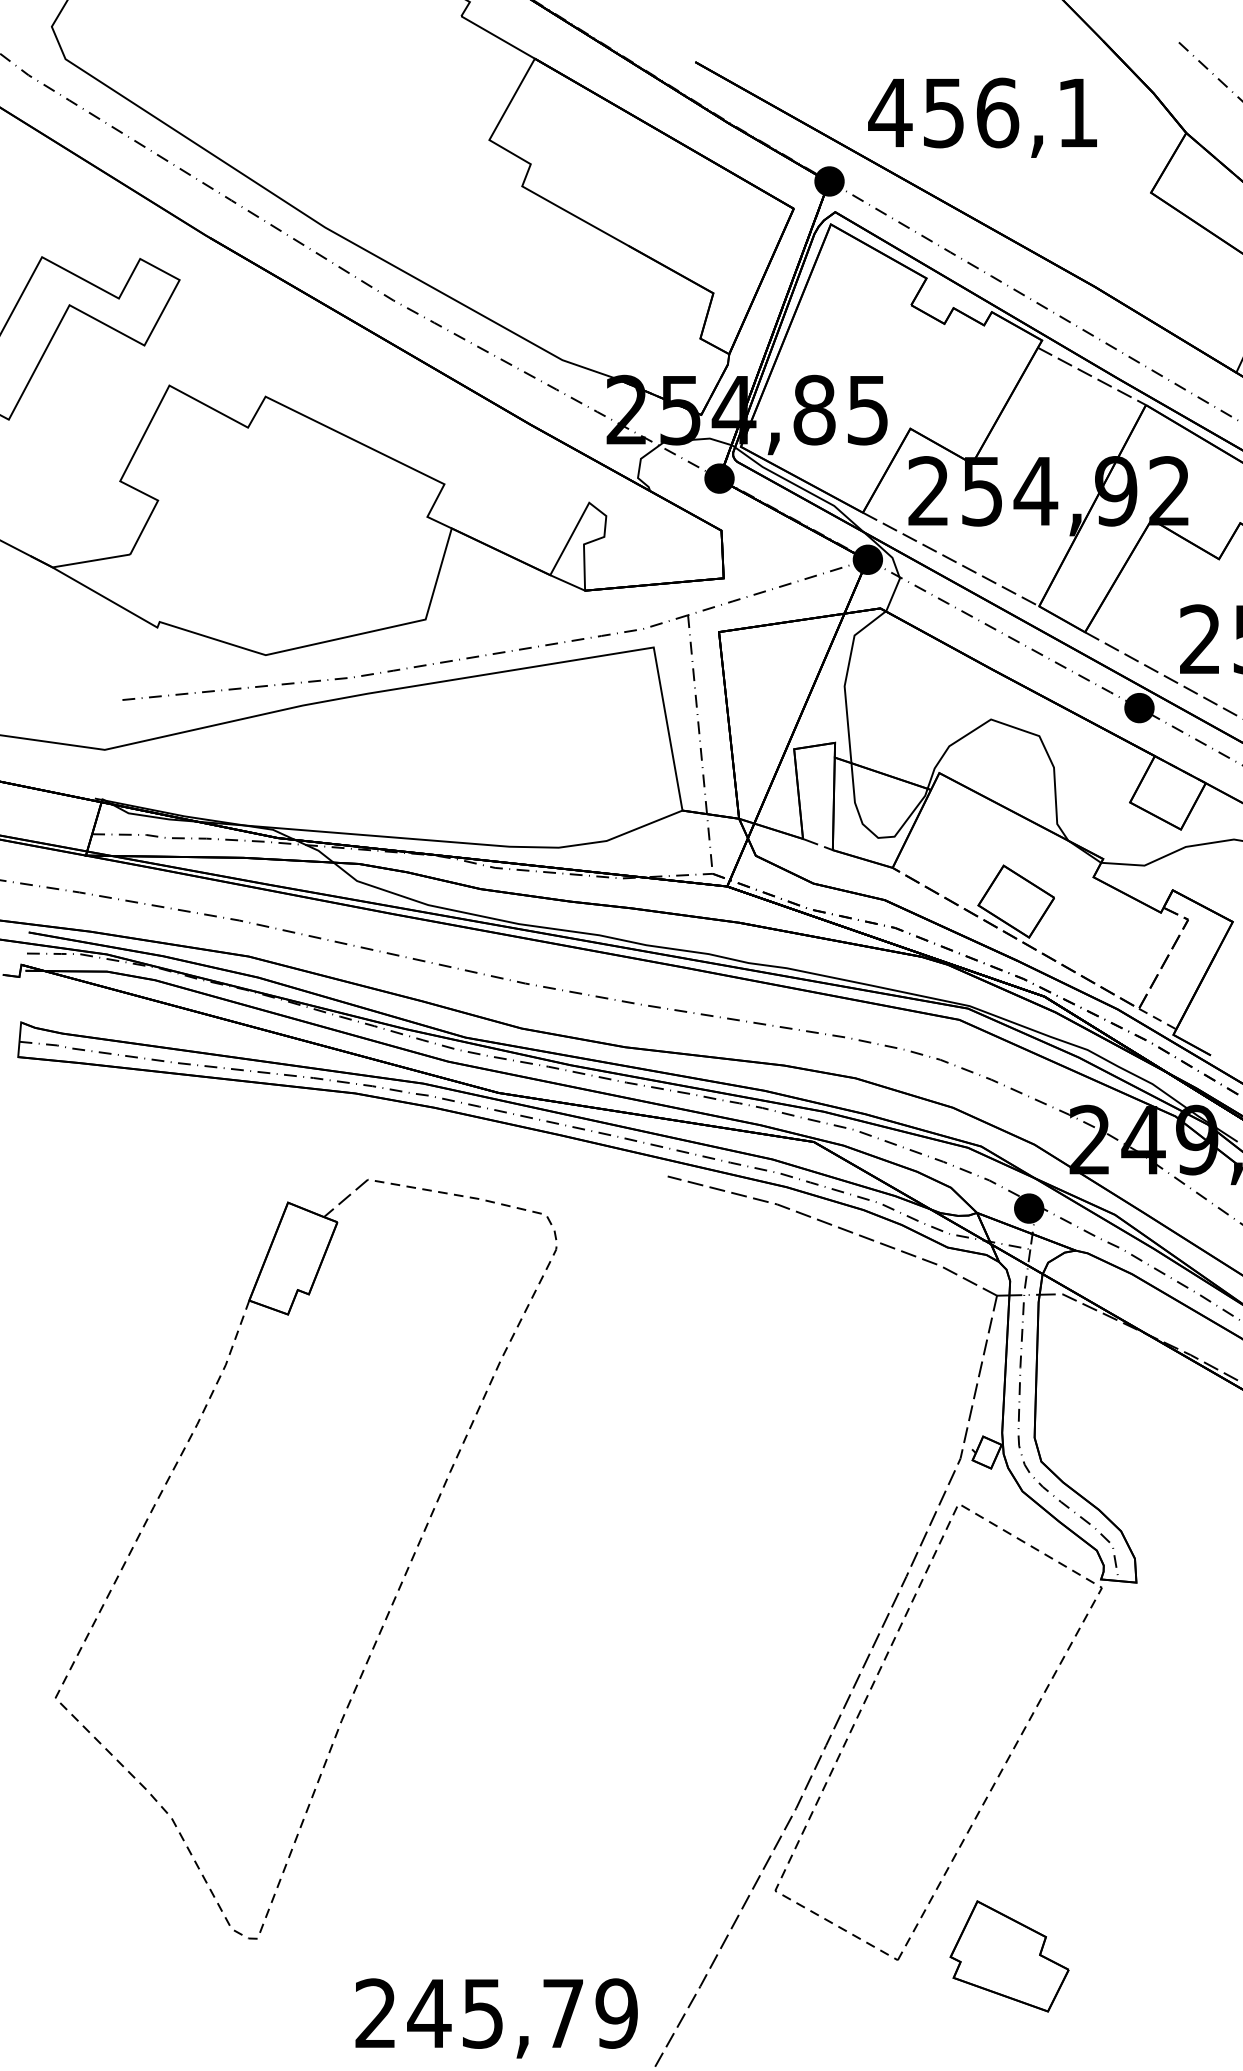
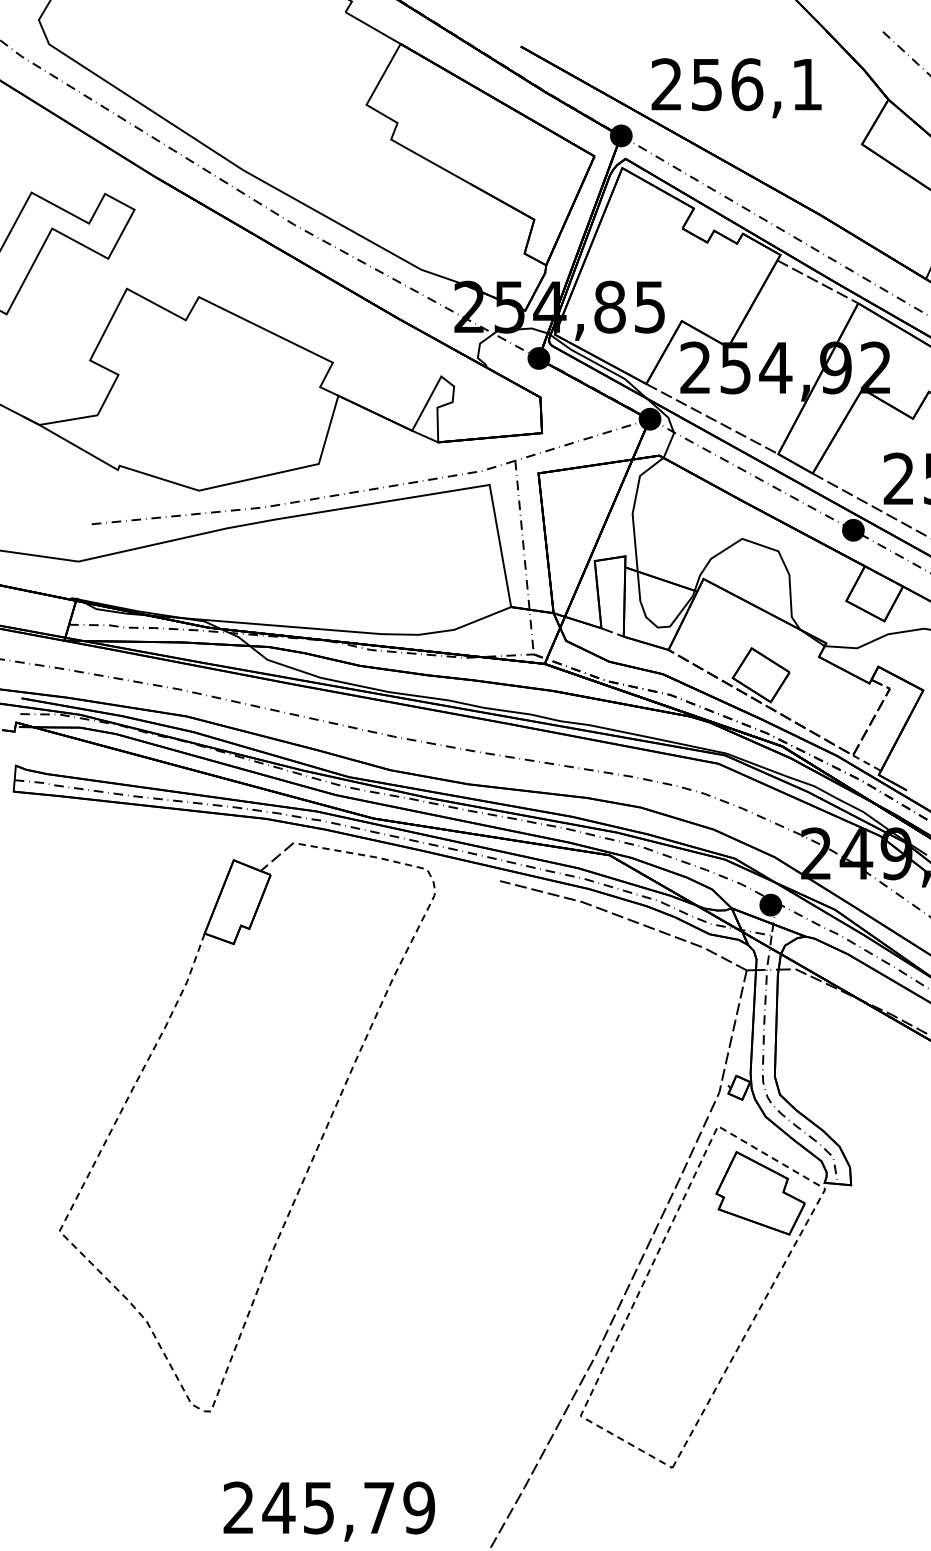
text: (890, 112) -> (666, 84), 456,1 -> 256,1
part: (394, 1596) -> (313, 1155), moved
part: (1009, 1956) -> (760, 1193), moved
text: (496, 2018) -> (329, 1511), moved

